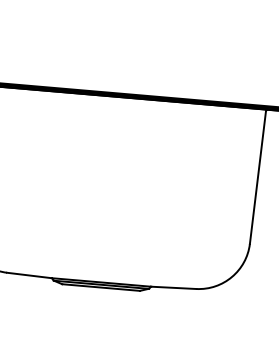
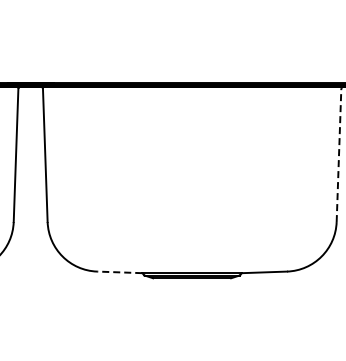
line: (257, 177) -> (338, 155), solid -> dashed
line: (29, 275) -> (119, 272), solid -> dashed

